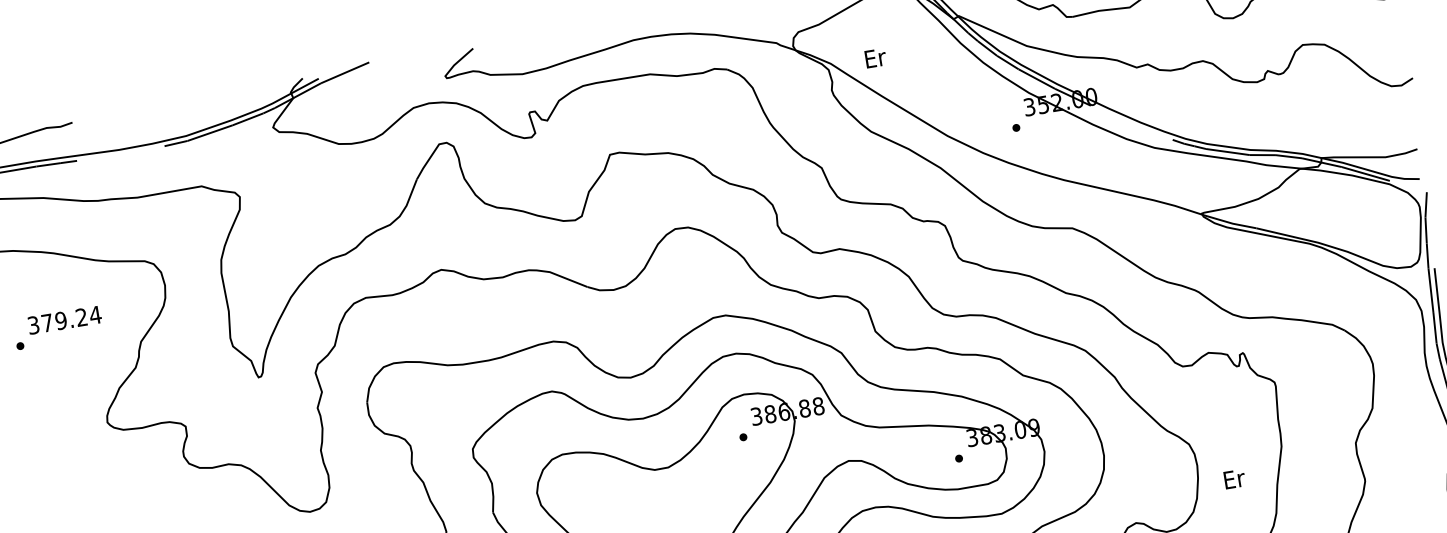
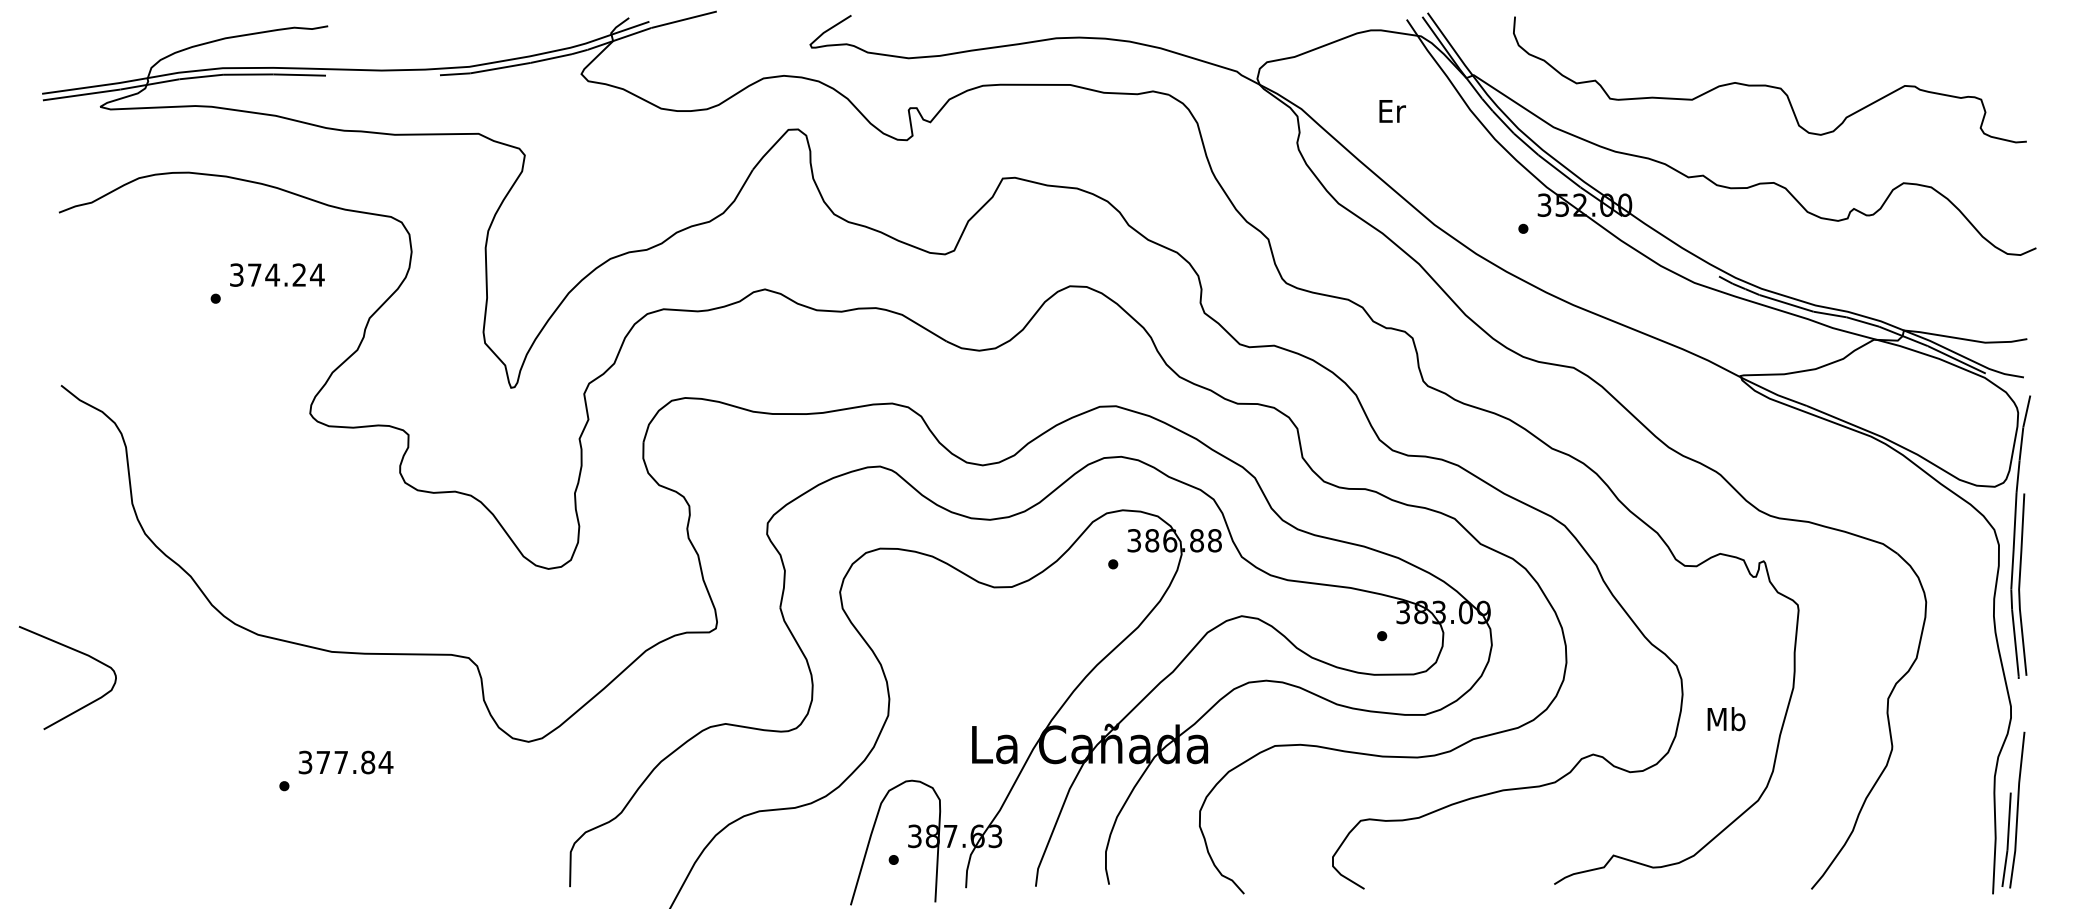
text: (875, 58) -> (1392, 111), moved
text: (60, 320) -> (272, 274), 379.24 -> 374.24
text: (1234, 479) -> (1726, 719), Er -> Mb

